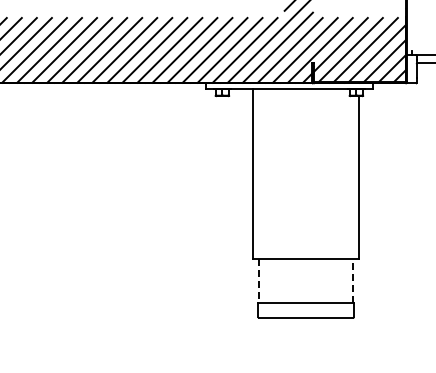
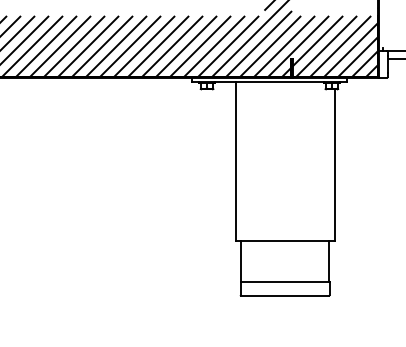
line: (259, 281) -> (241, 261), dashed -> solid
line: (353, 281) -> (329, 261), dashed -> solid

